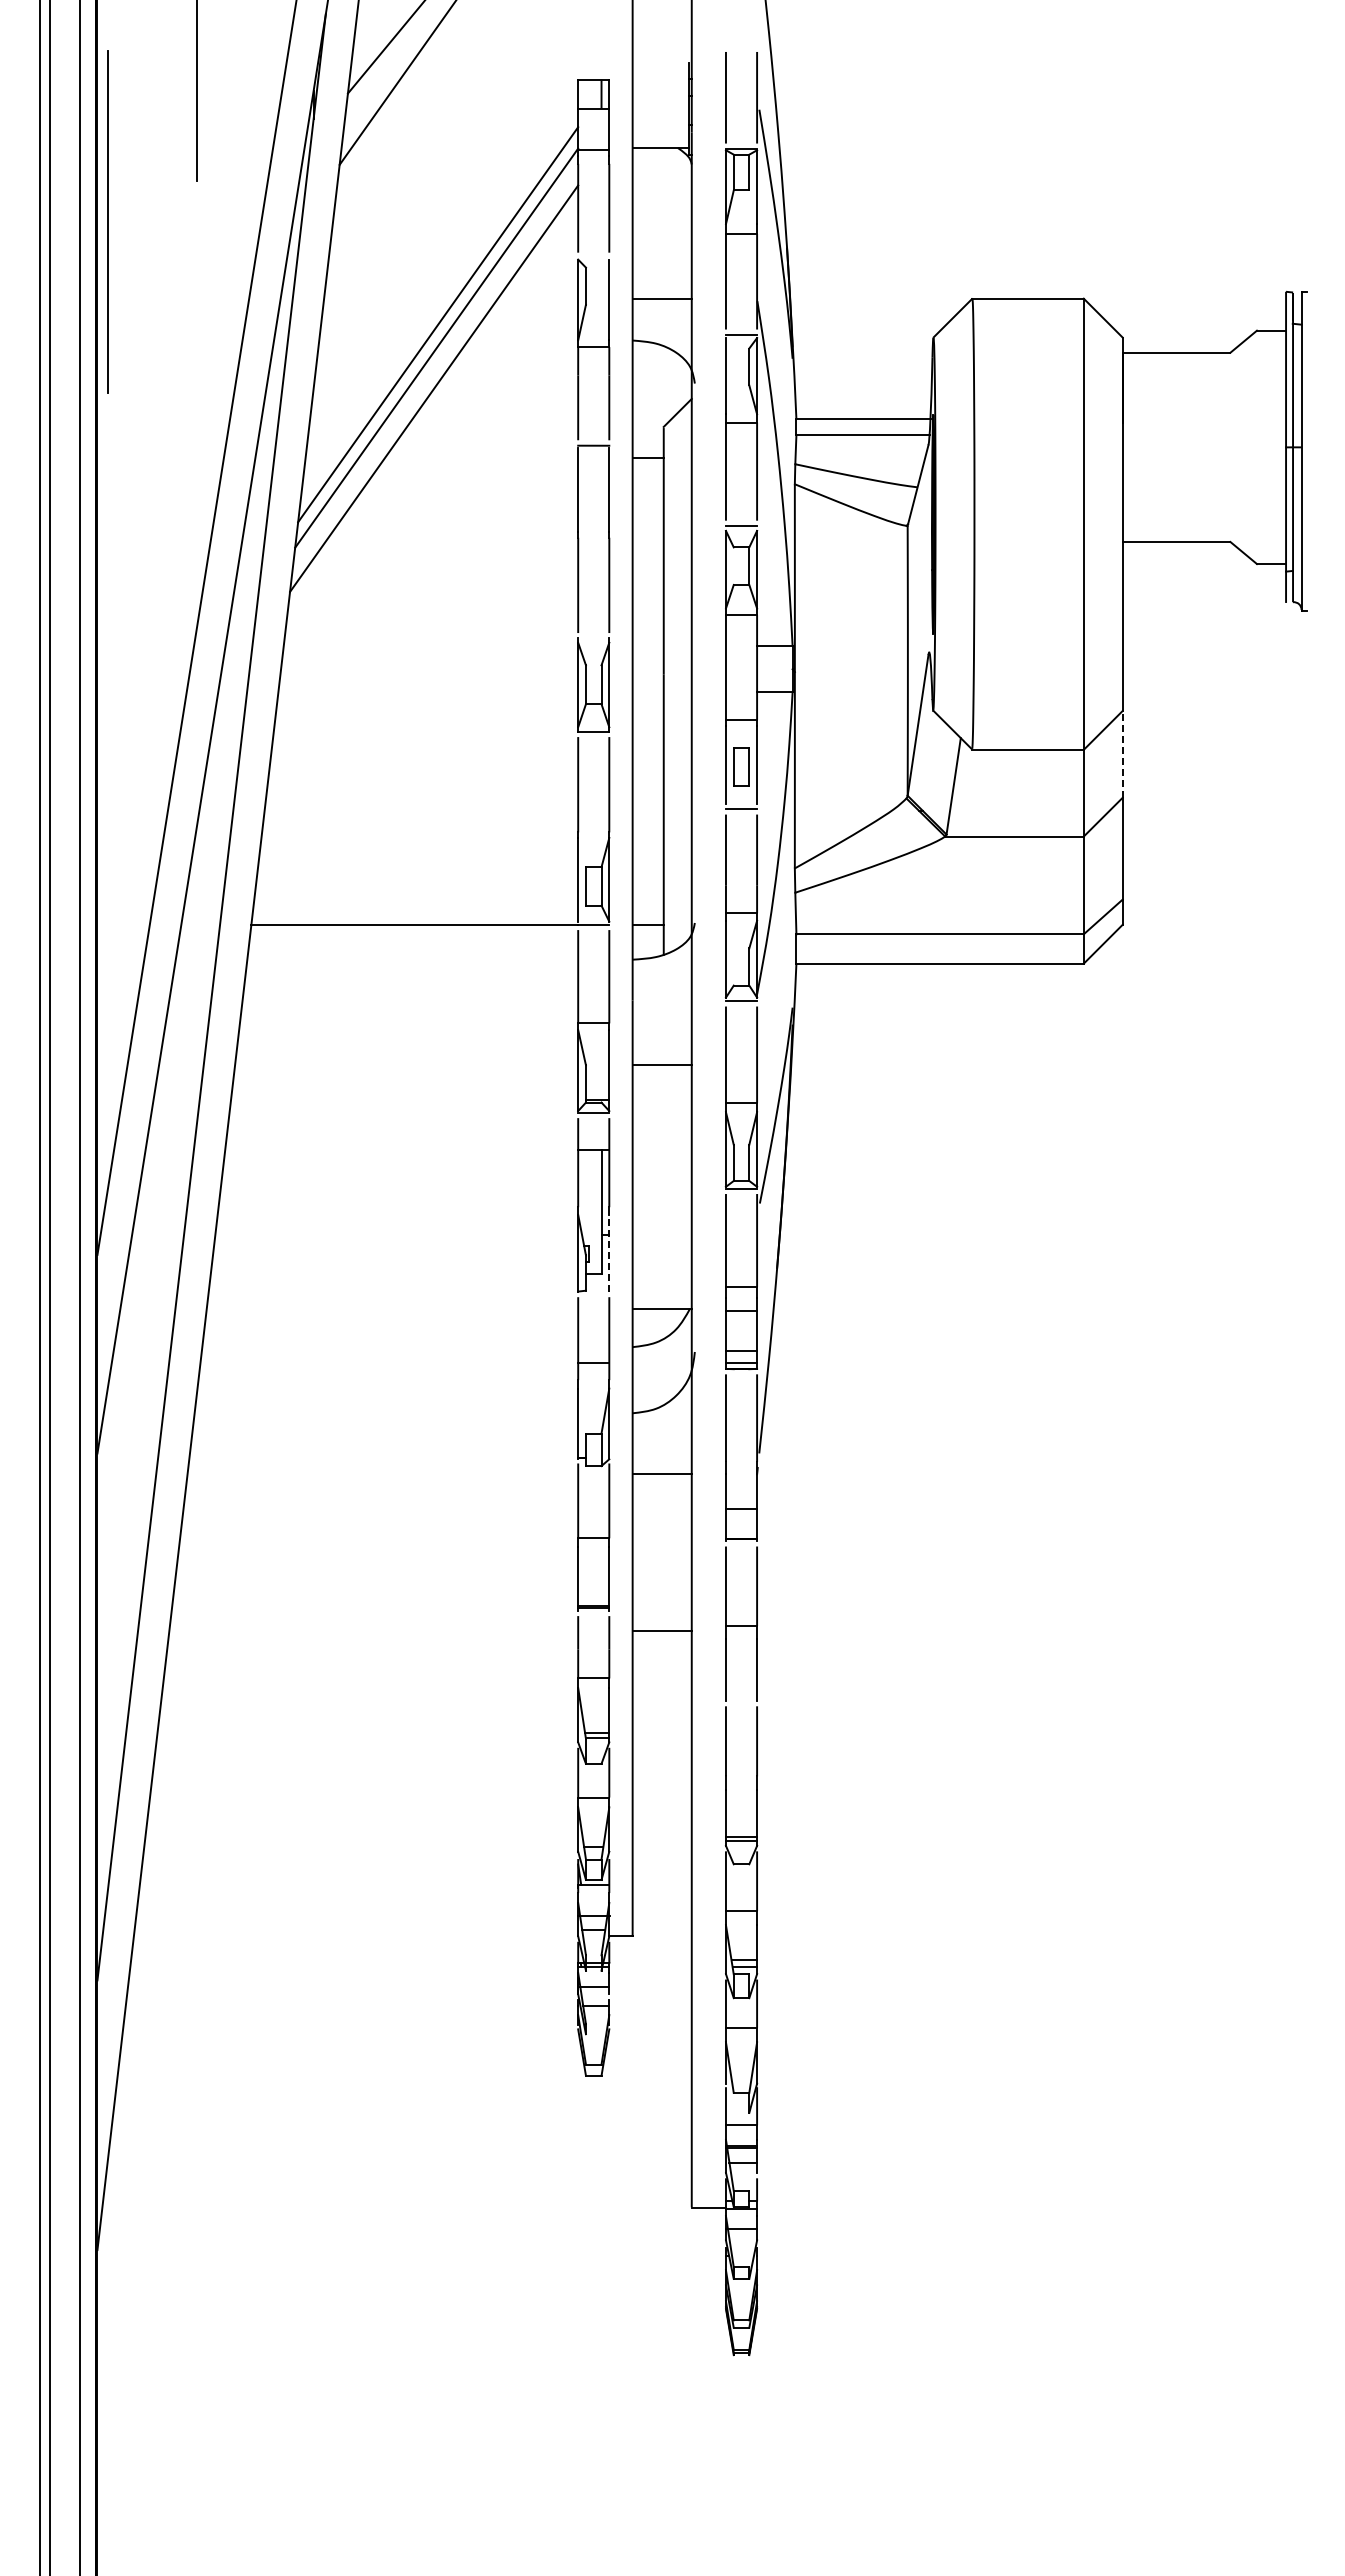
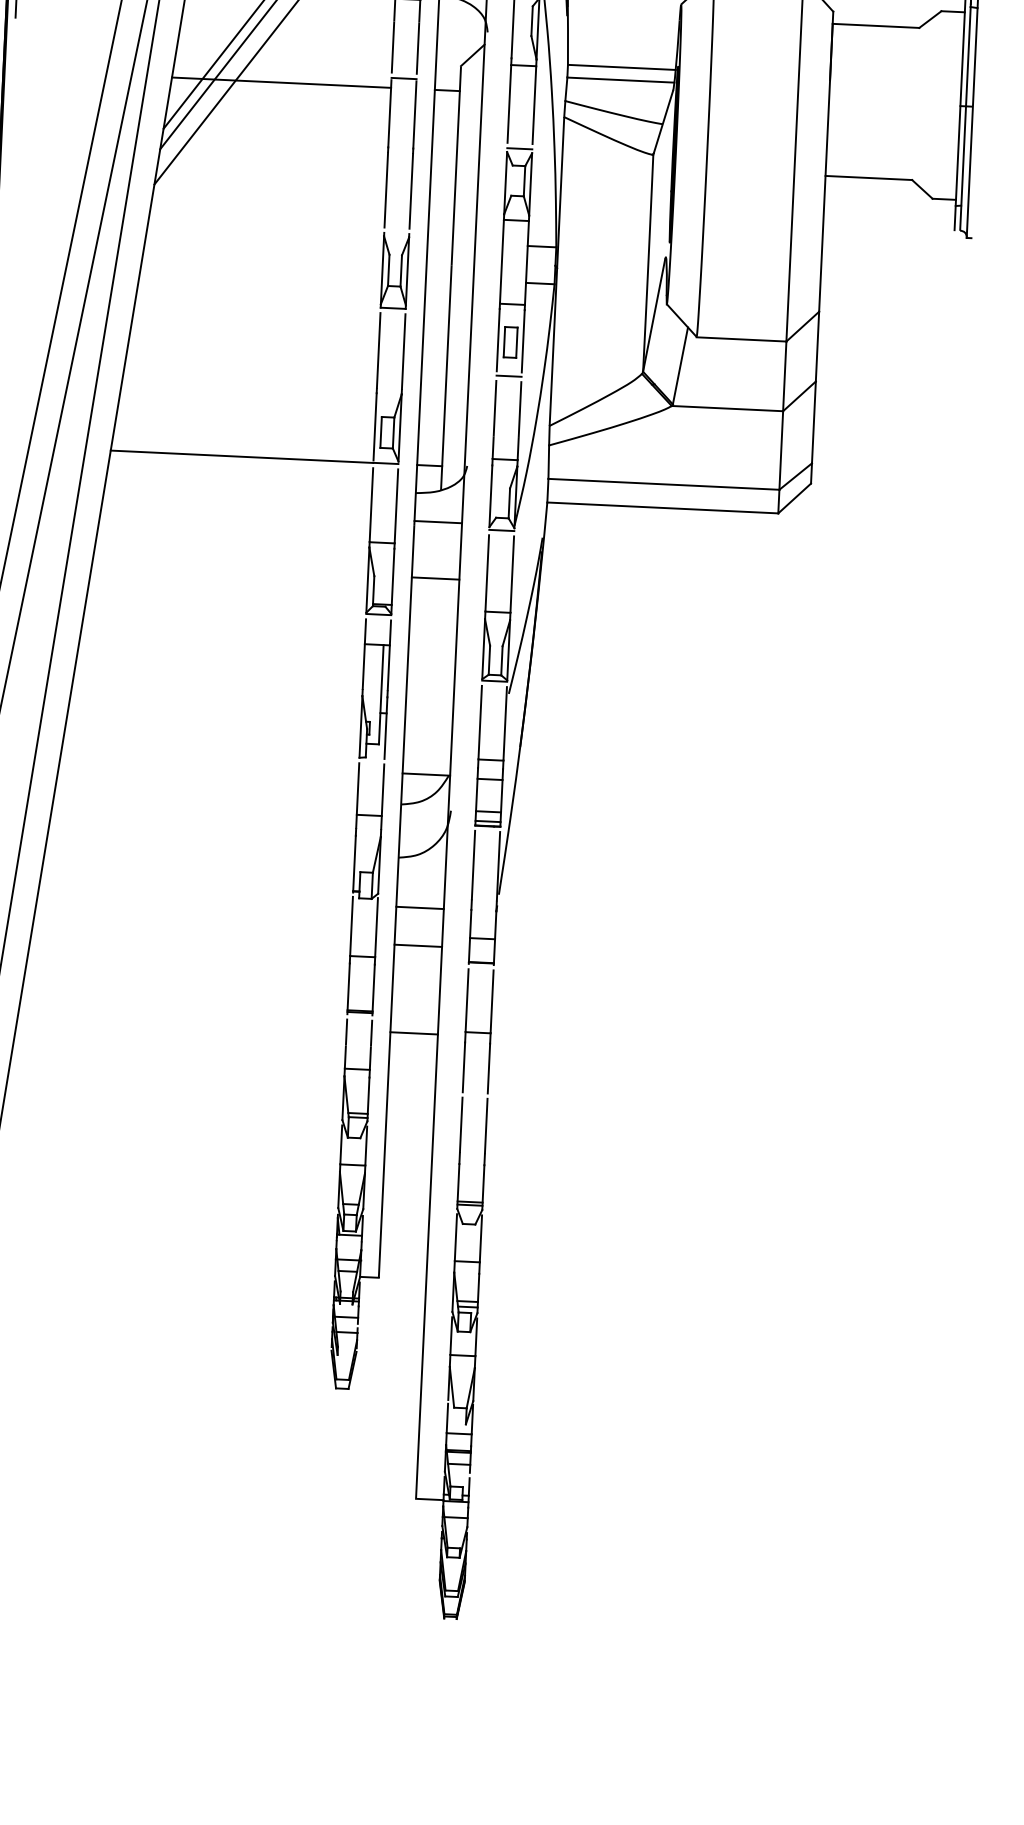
line: (441, 458) -> (281, 83), added
line: (1122, 753) -> (817, 345), dashed -> solid
line: (661, 994) -> (437, 522), added
line: (609, 1252) -> (386, 727), dashed -> solid
line: (661, 1521) -> (417, 945), added

